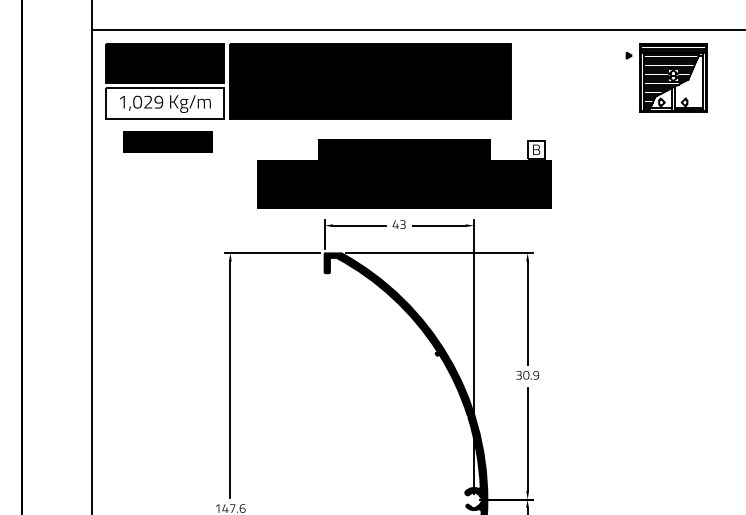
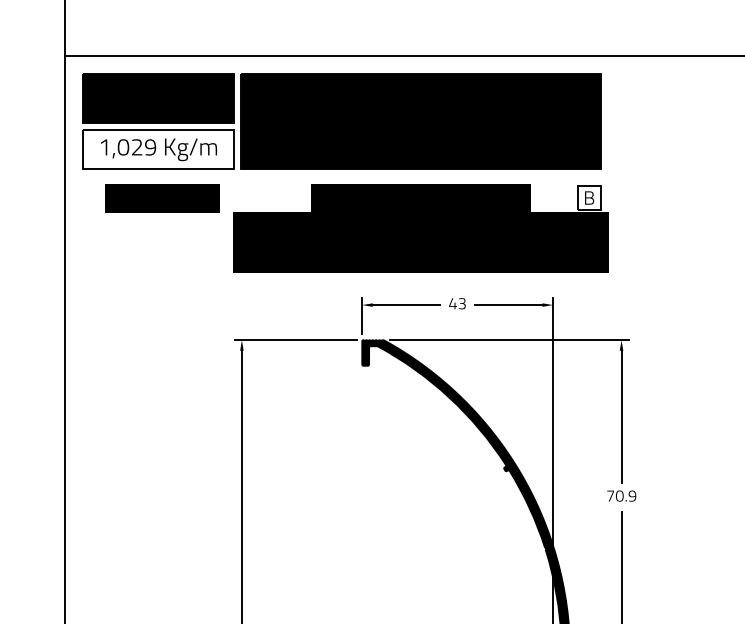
part: (404, 173) -> (420, 228), moved
text: (518, 375) -> (609, 496), 30.9 -> 70.9

